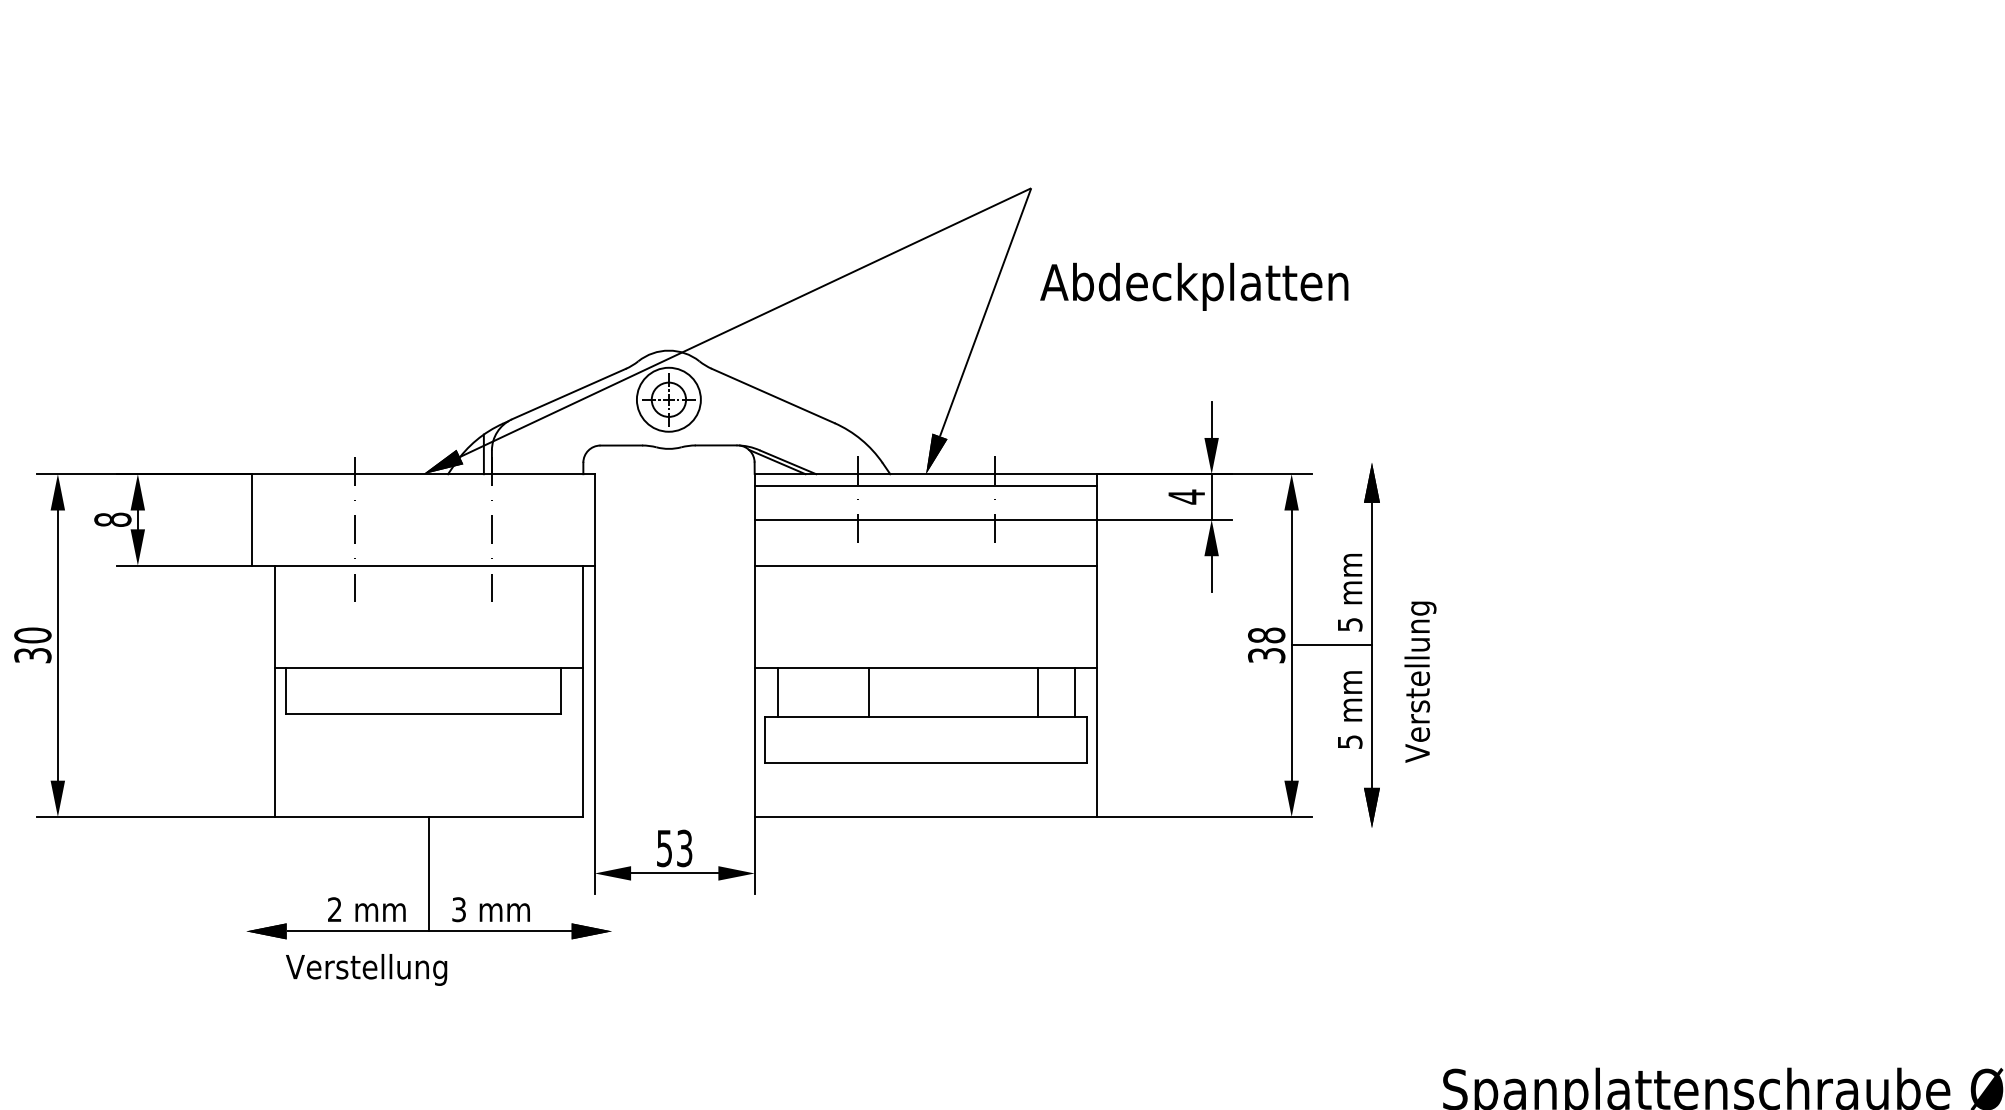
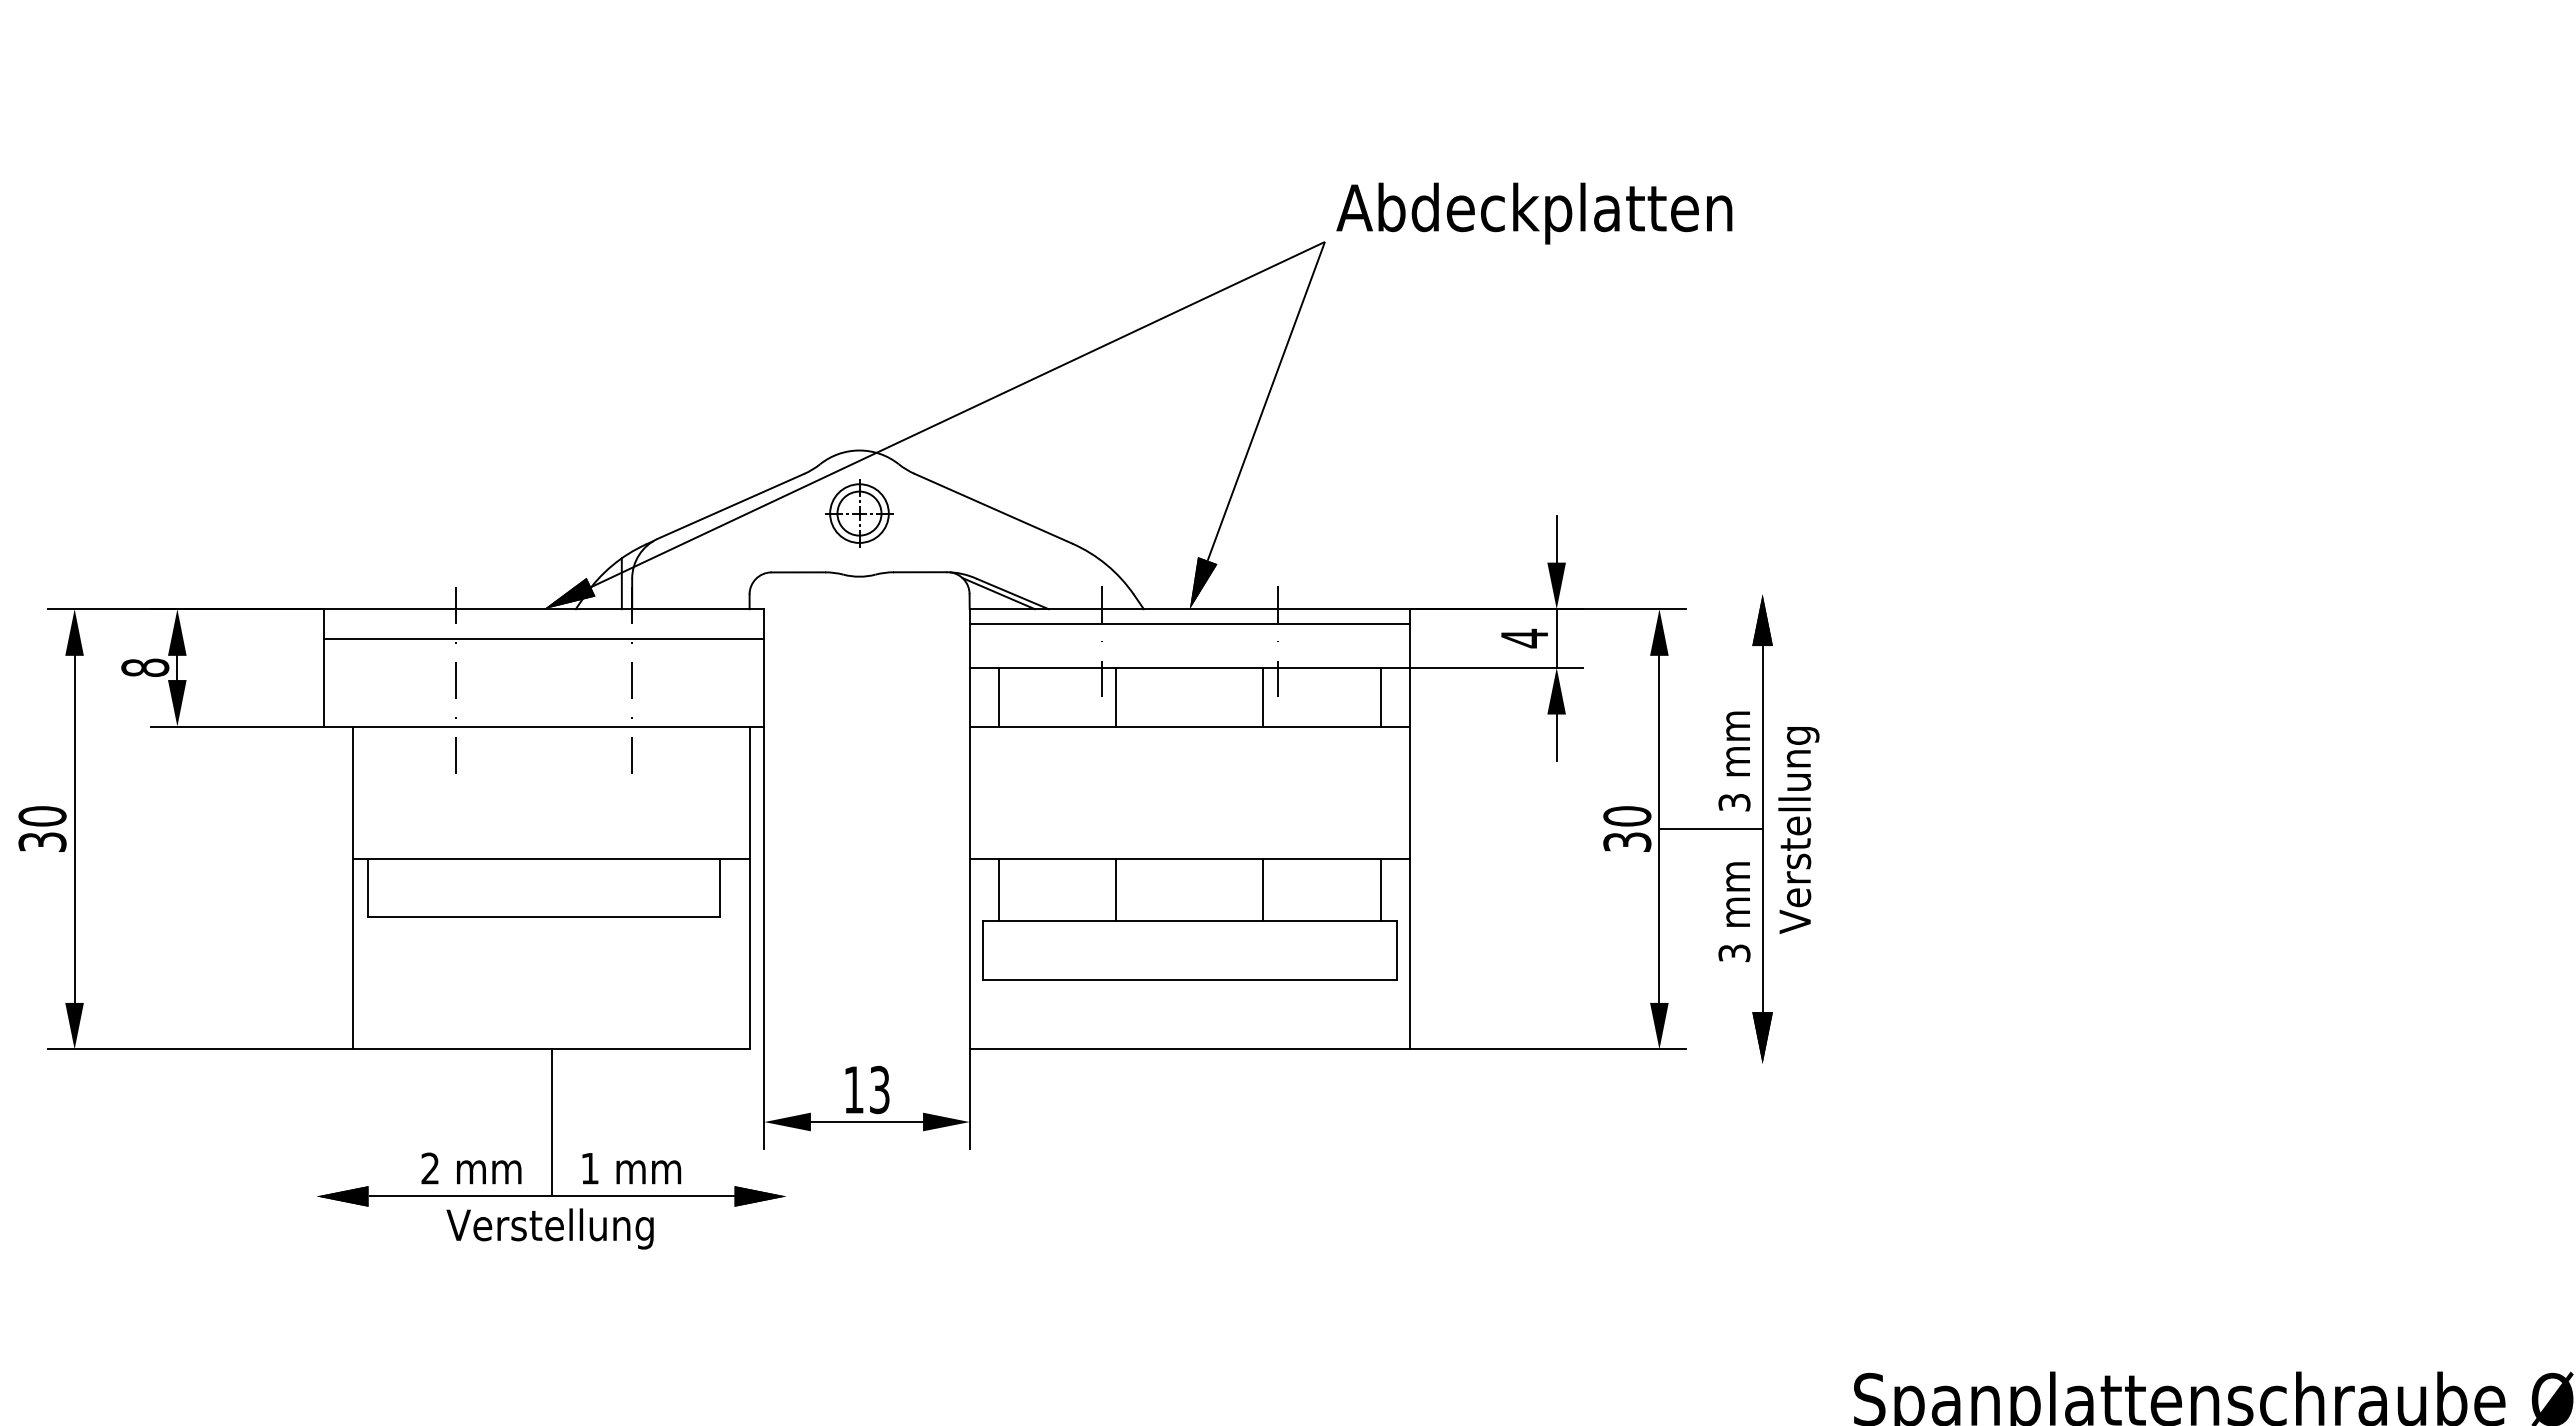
text: (1194, 286) -> (1534, 213), moved
circle: (668, 399) -> (859, 513), size x0.71
line: (423, 497) -> (544, 638), added
line: (777, 542) -> (999, 696), added
line: (868, 542) -> (1116, 696), added
line: (983, 542) -> (1263, 696), added
line: (1074, 542) -> (1380, 696), added
text: (1349, 624) -> (1733, 802), 5 -> 3
text: (1266, 635) -> (1627, 816), 38 -> 30
text: (1420, 682) -> (1798, 830), moved
line: (1037, 692) -> (1263, 889), moved
text: (1349, 741) -> (1733, 952), 5 -> 3
text: (664, 848) -> (853, 1090), 53 -> 13
text: (458, 909) -> (589, 1168), 3 -> 1
text: (366, 969) -> (549, 1228), moved

